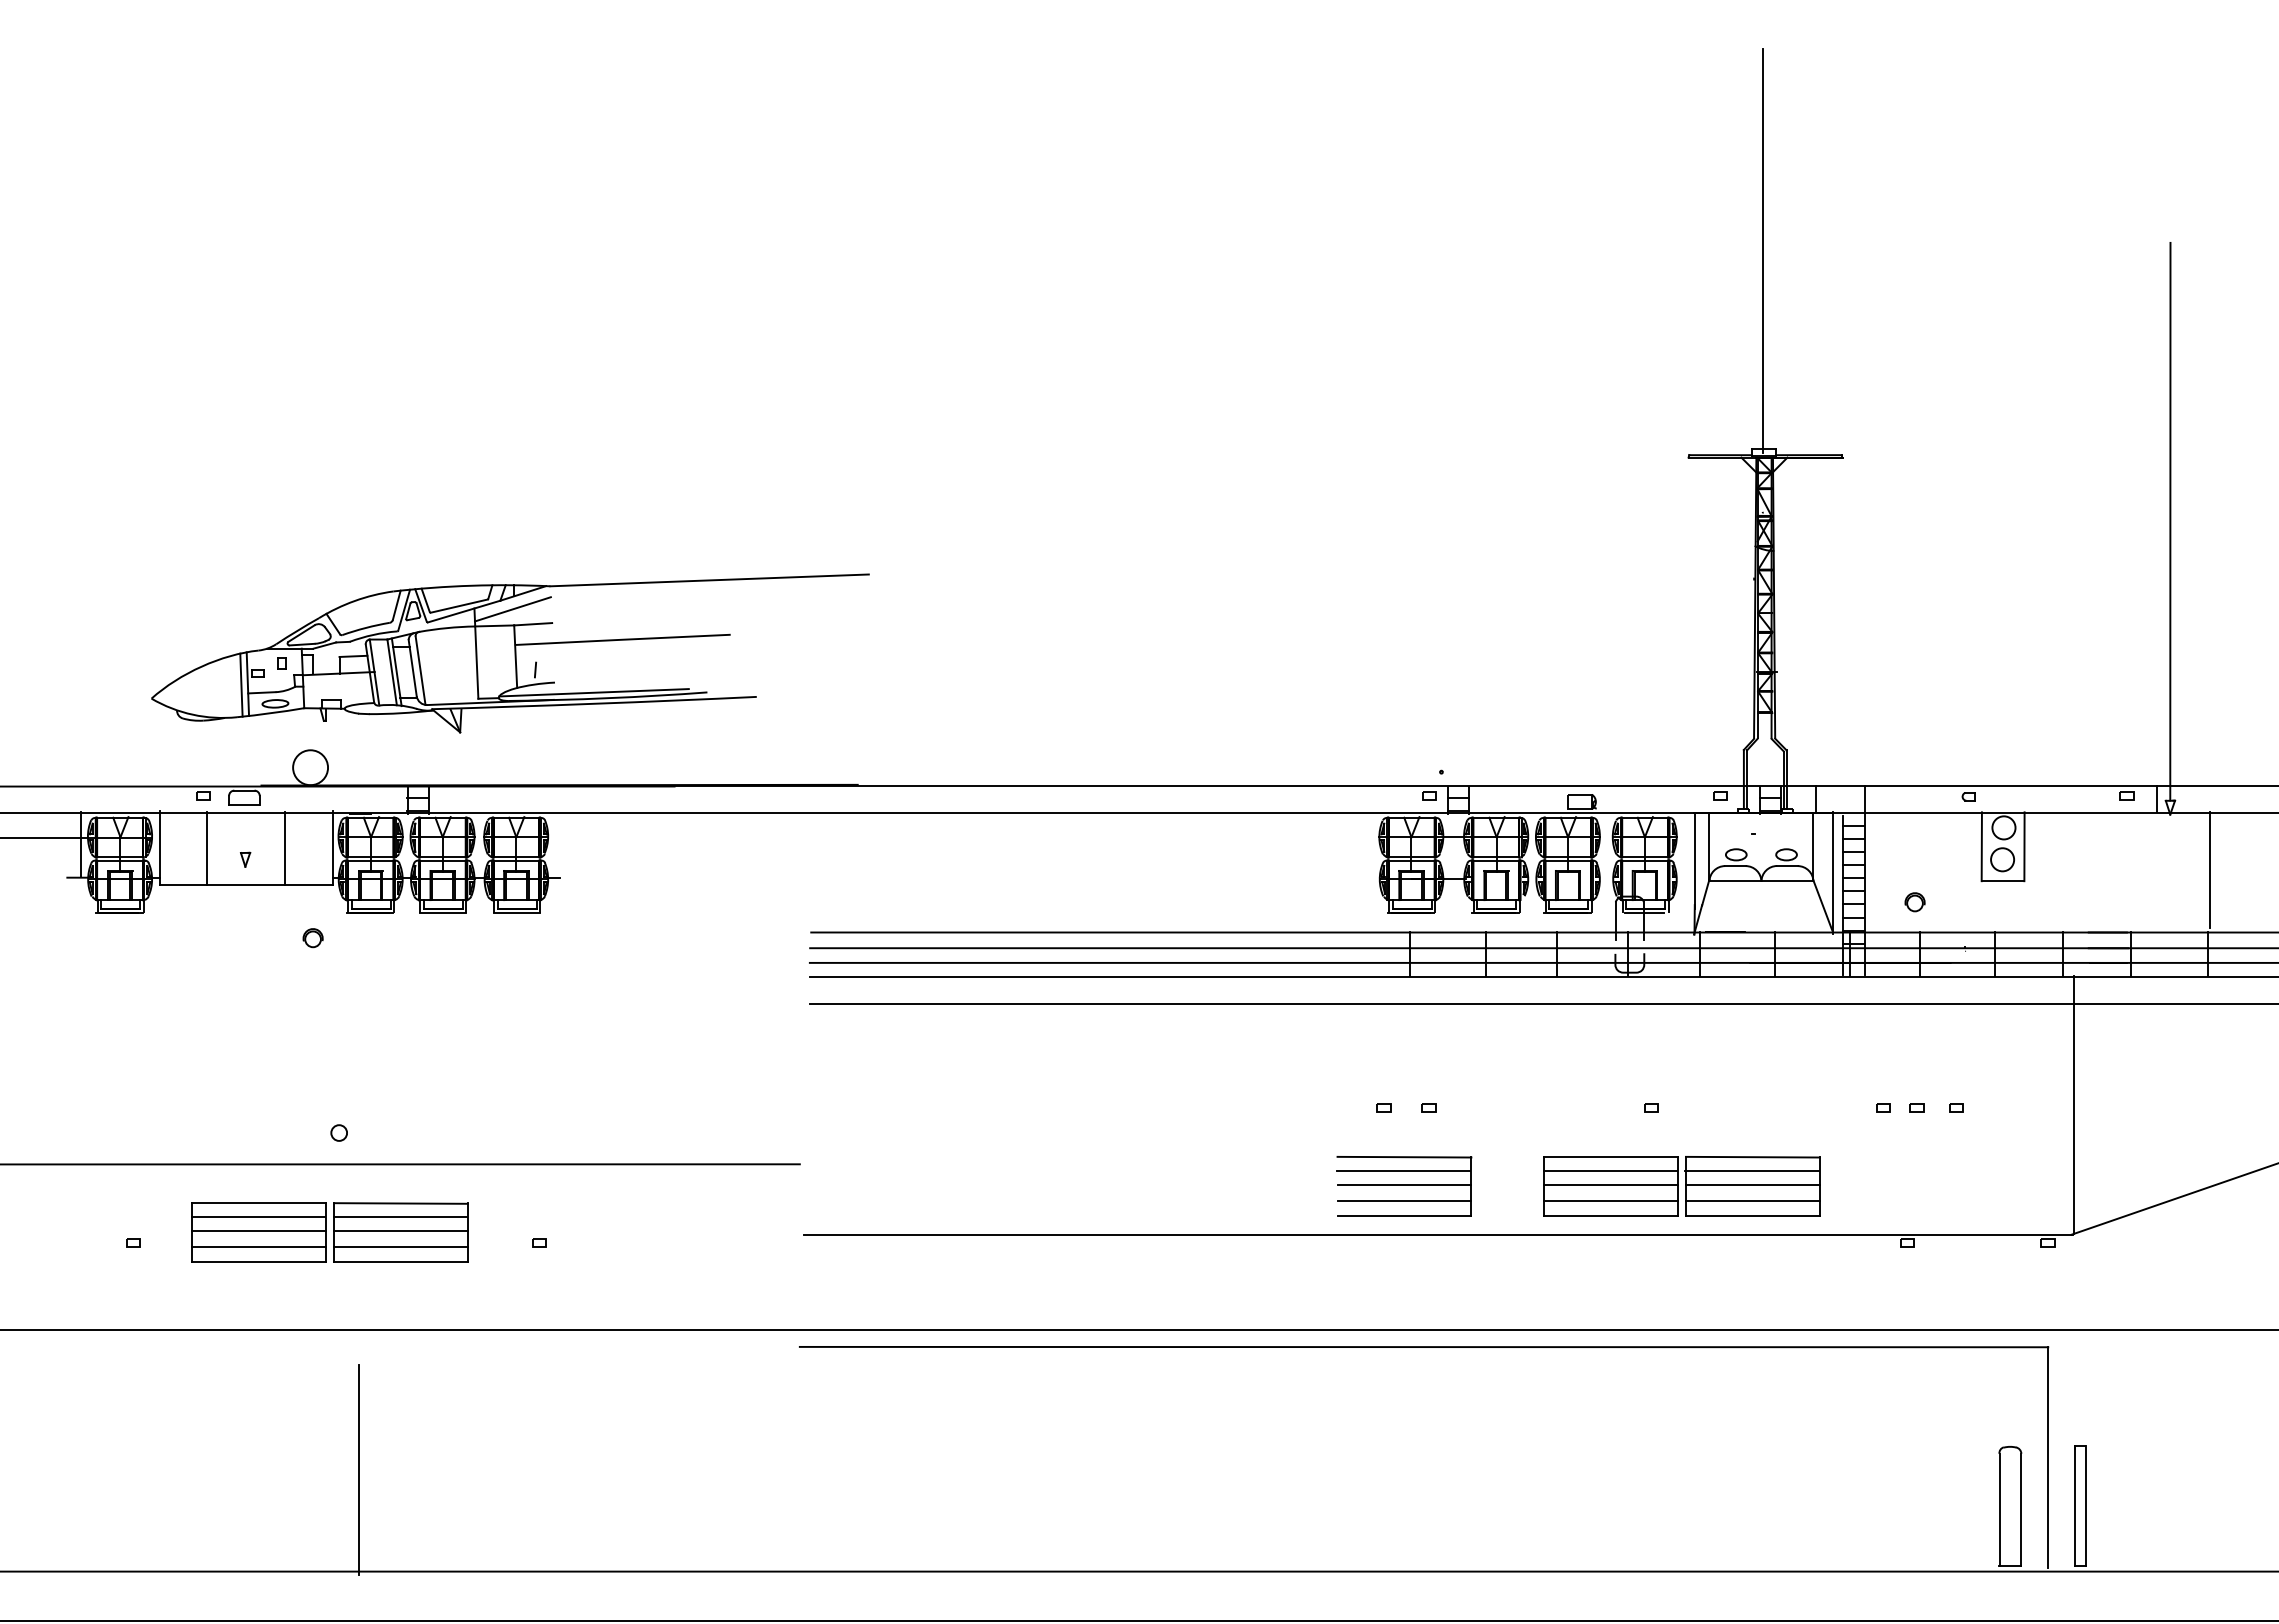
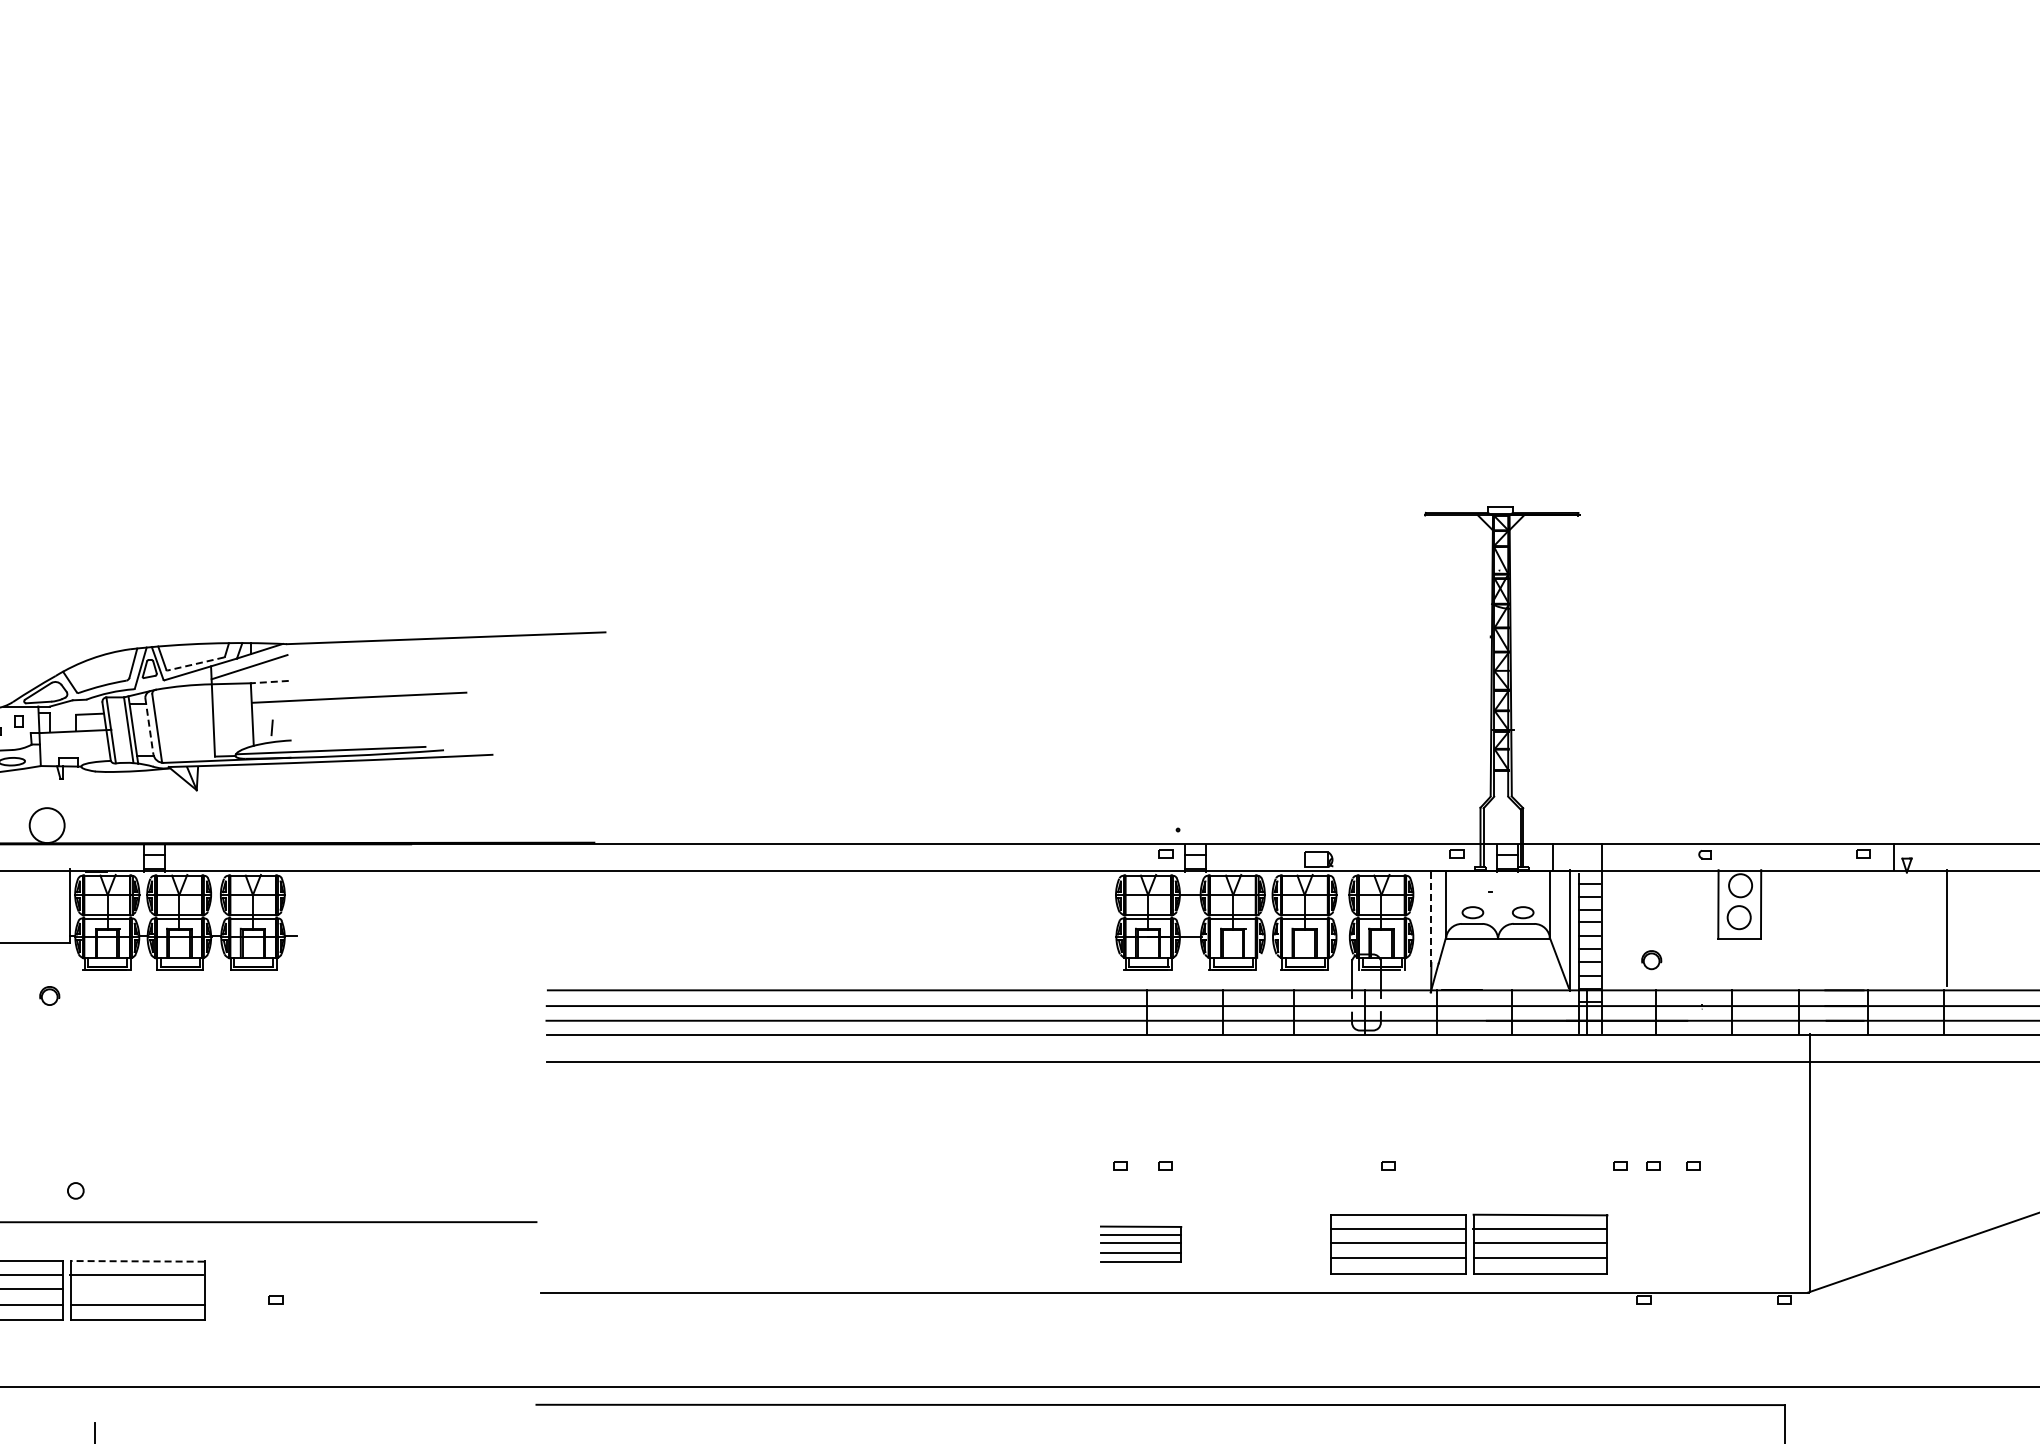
line: (1762, 250) -> (1499, 308), removed
line: (2170, 521) -> (1907, 579), removed
line: (458, 606) -> (195, 664), solid -> dashed
line: (532, 624) -> (269, 682), solid -> dashed
line: (412, 668) -> (149, 726), solid -> dashed
line: (285, 848) -> (22, 906), removed
line: (1694, 860) -> (1431, 918), solid -> dashed
part: (1404, 1186) -> (1141, 1244), size x0.6
part: (1681, 1186) -> (1469, 1244), moved
line: (401, 1203) -> (138, 1261), solid -> dashed
line: (400, 1231) -> (137, 1289), removed

